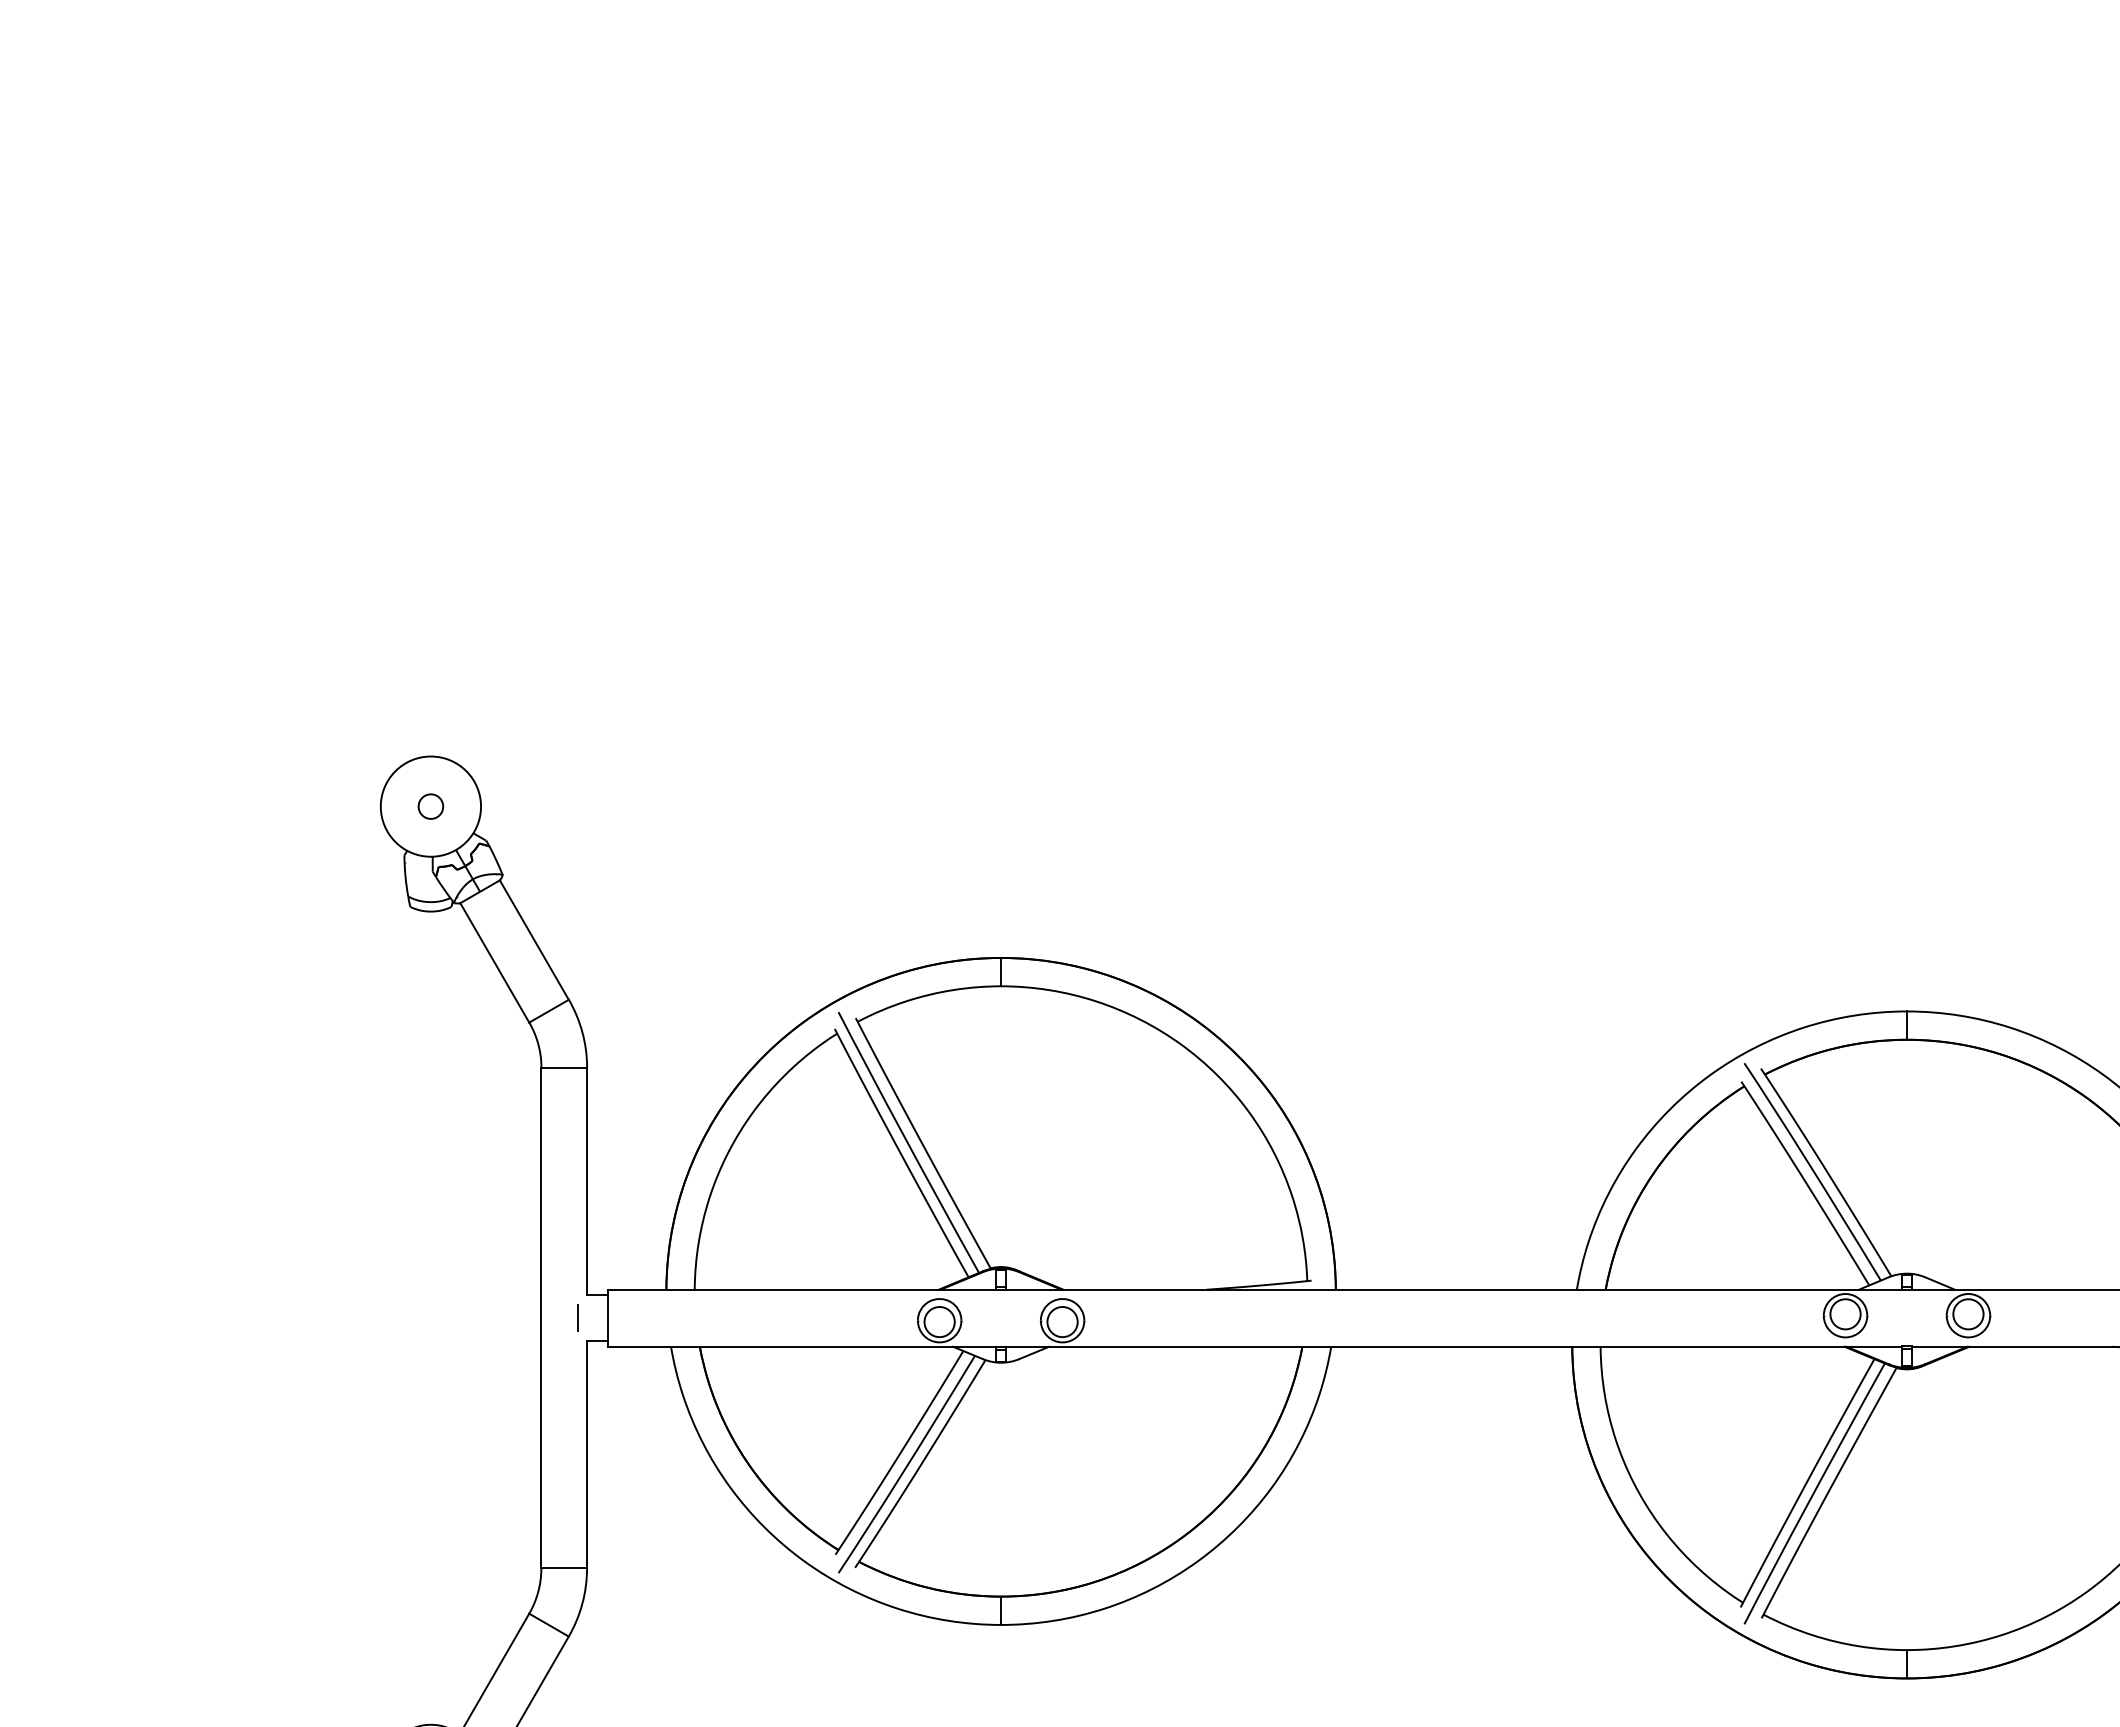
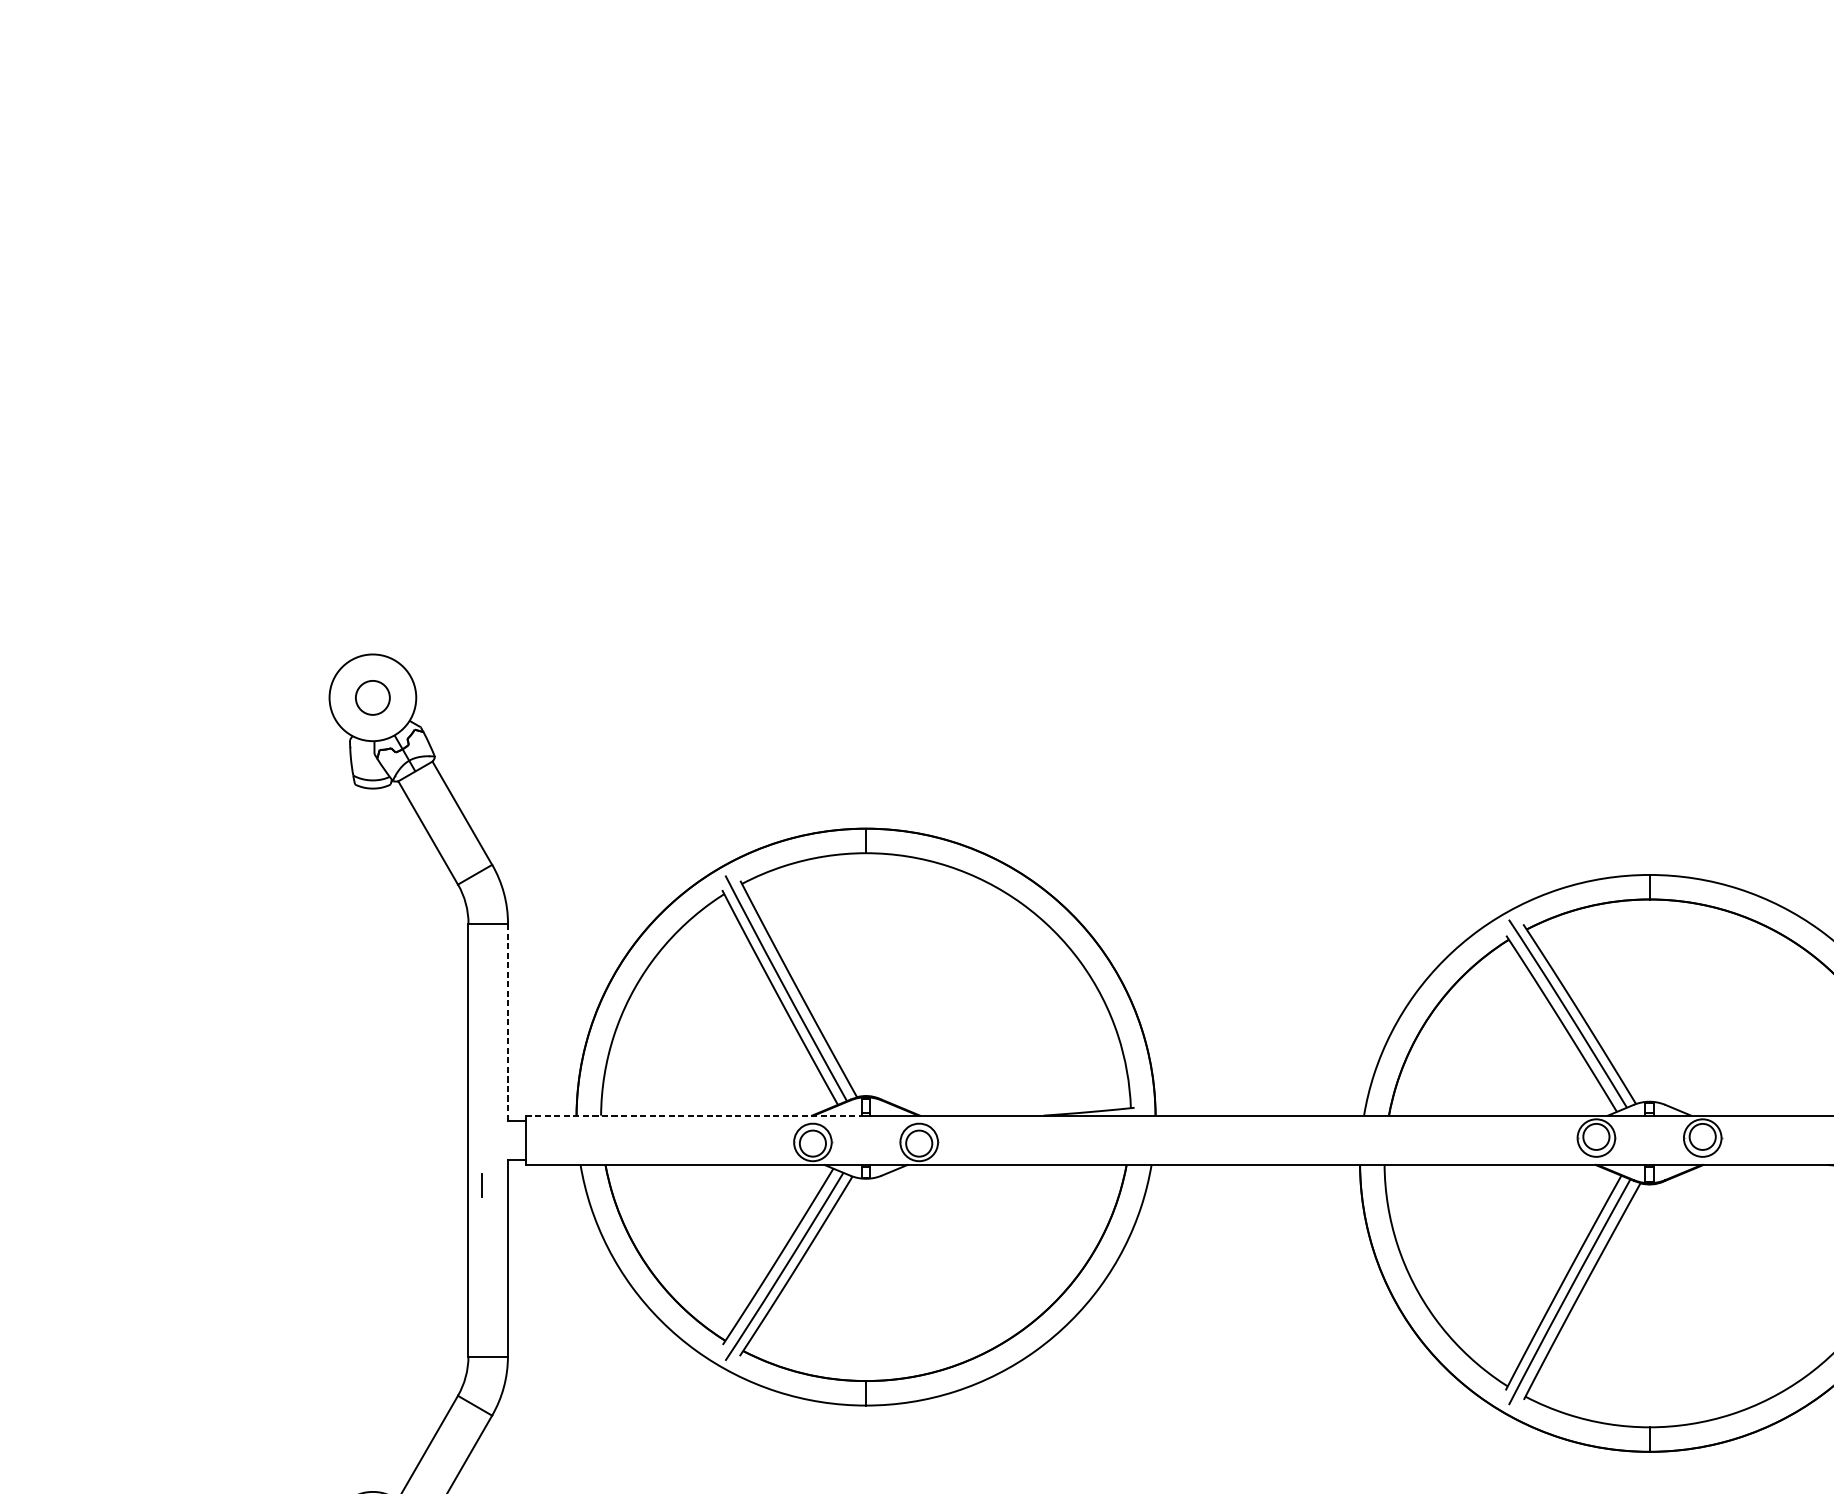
circle: (430, 806) -> (372, 697), size x1.6
line: (587, 1181) -> (508, 1022), solid -> dashed
line: (802, 1289) -> (694, 1115), solid -> dashed
line: (577, 1317) -> (481, 1184), moved

